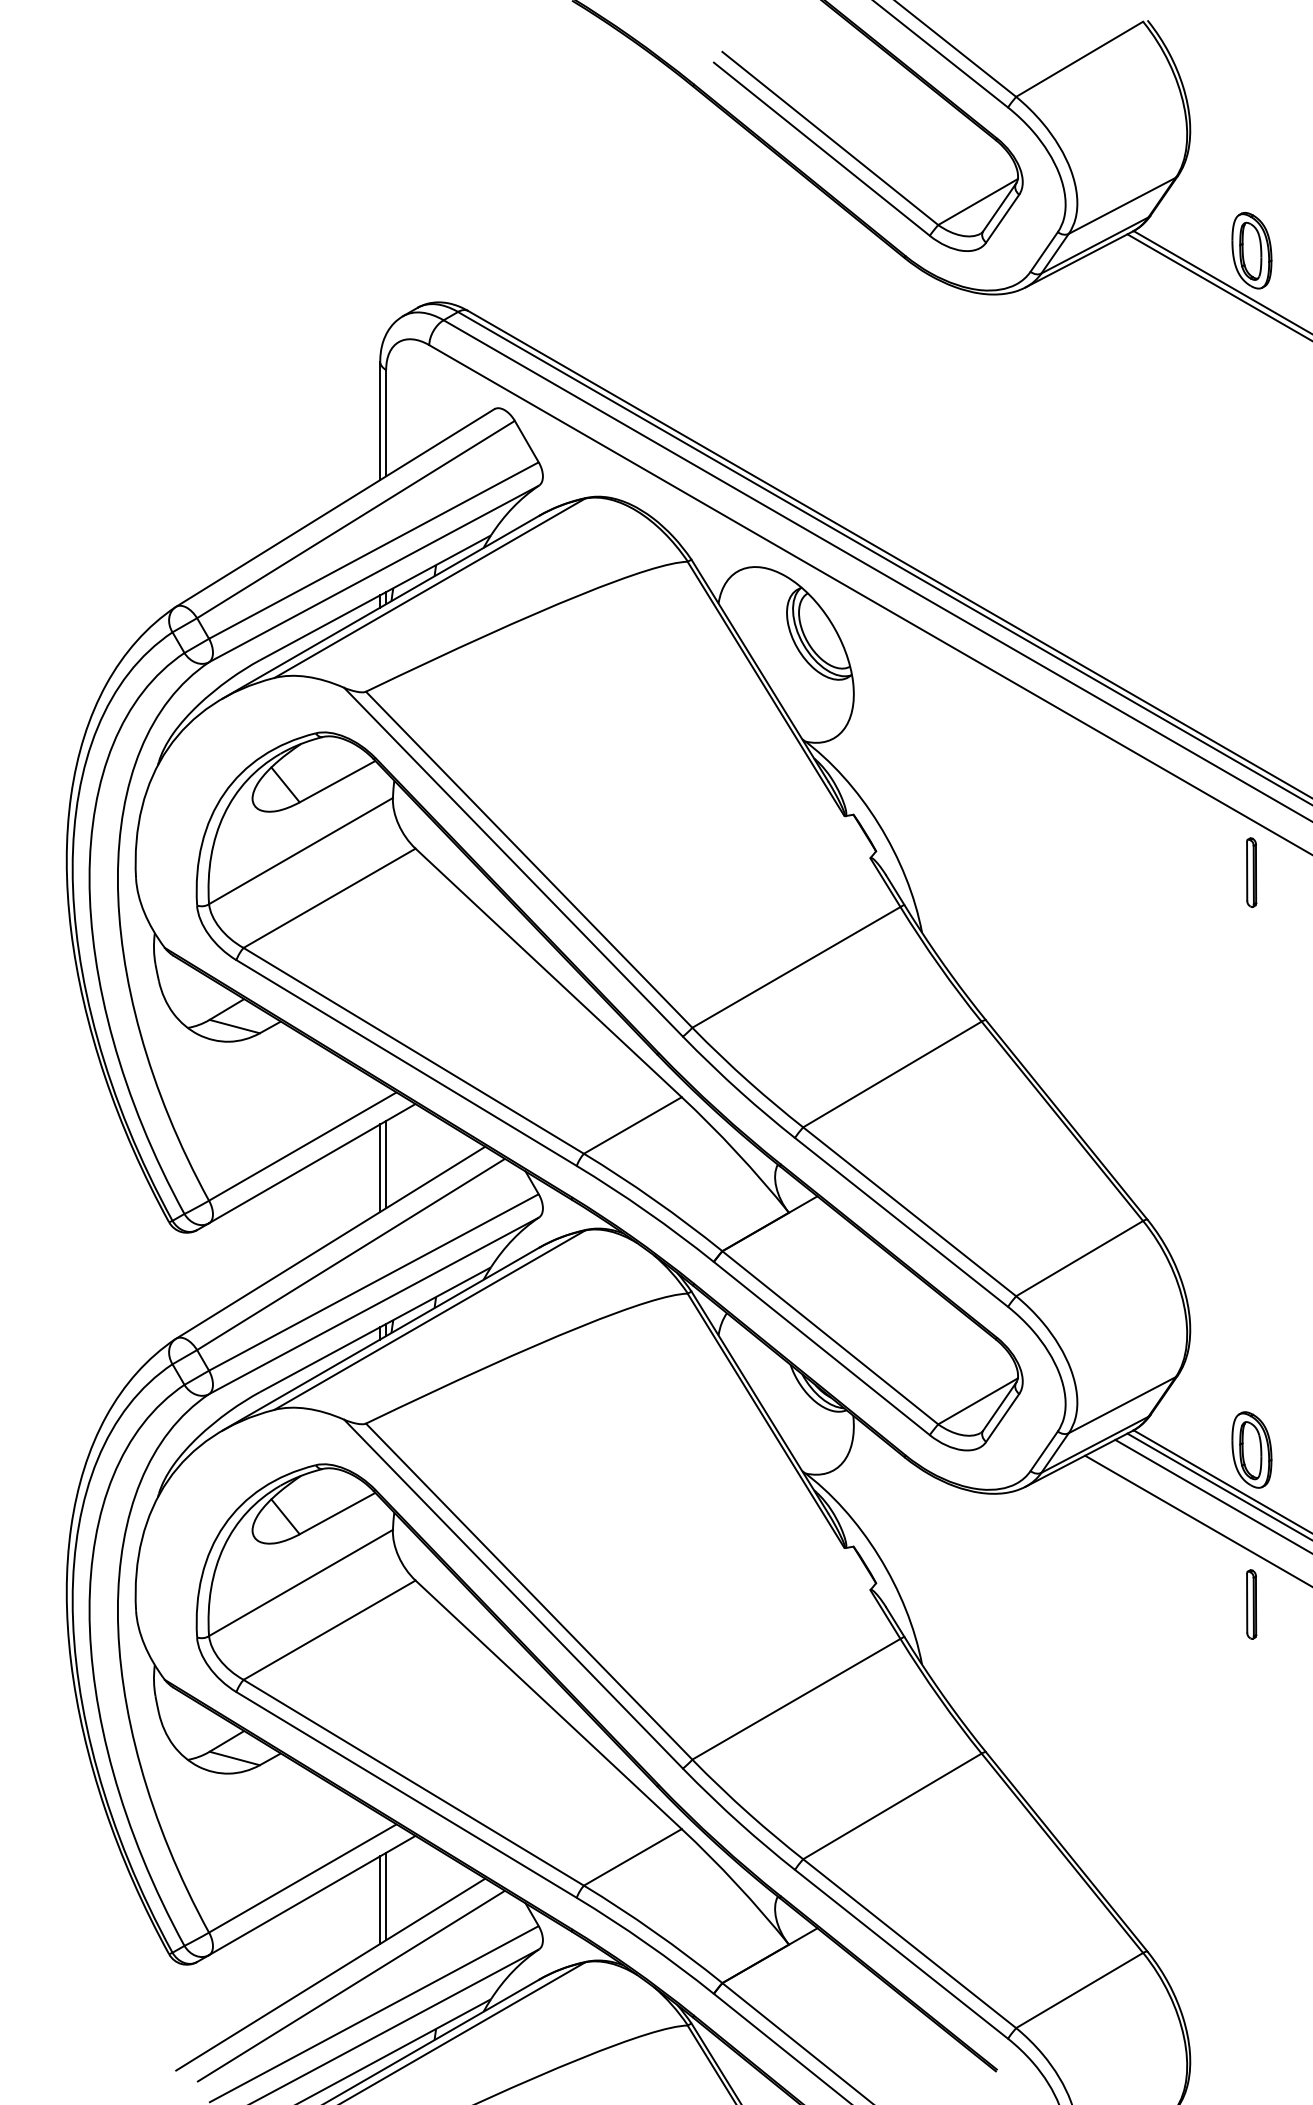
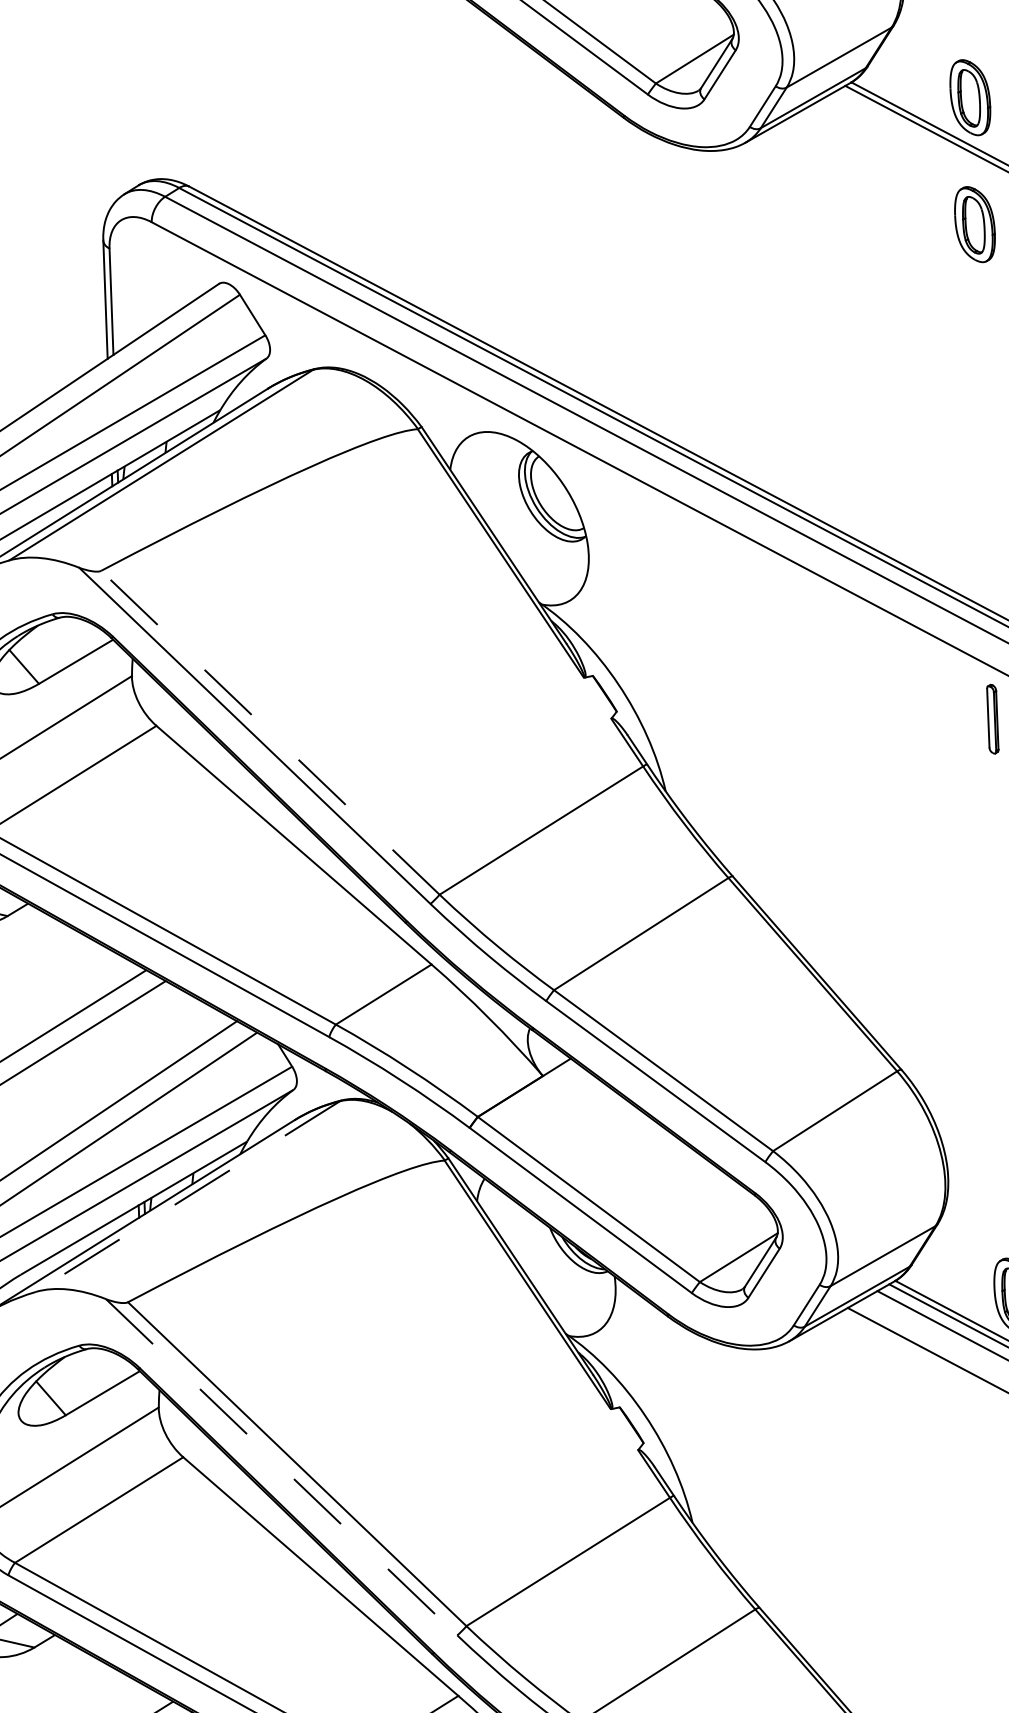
part: (1251, 377) -> (974, 224), added
line: (528, 859) -> (269, 732), solid -> dashed
line: (386, 1164) -> (138, 1042), removed
line: (380, 1167) -> (133, 1045), removed
line: (429, 1320) -> (187, 1196), solid -> dashed
line: (513, 1594) -> (281, 1467), solid -> dashed

